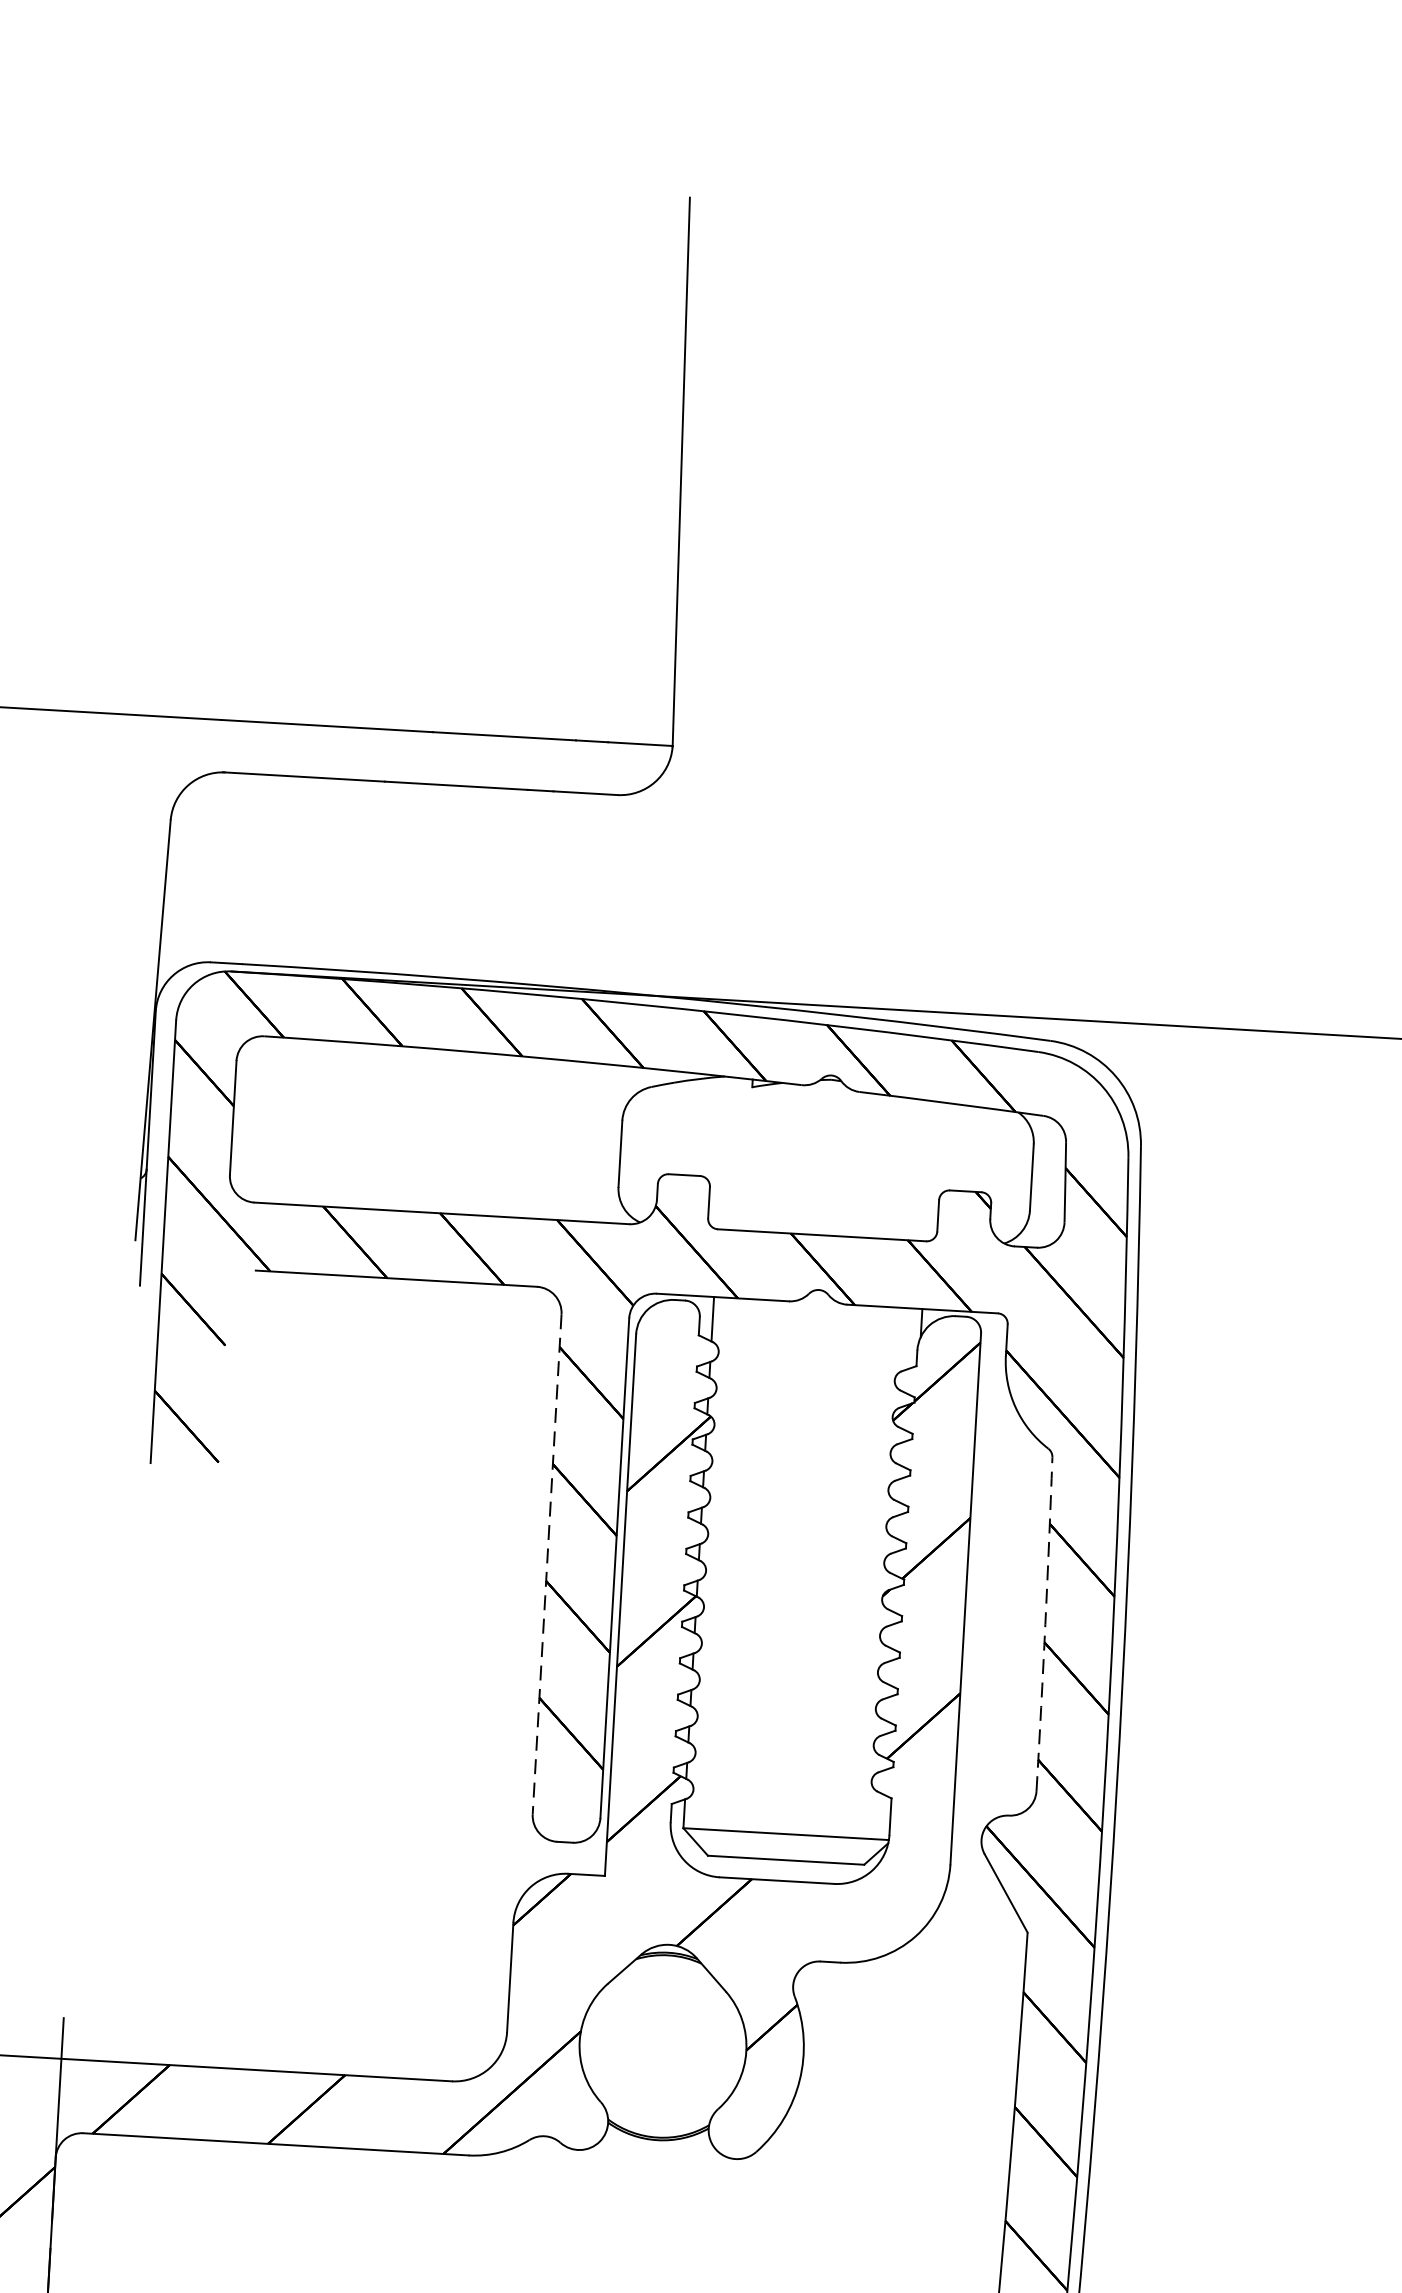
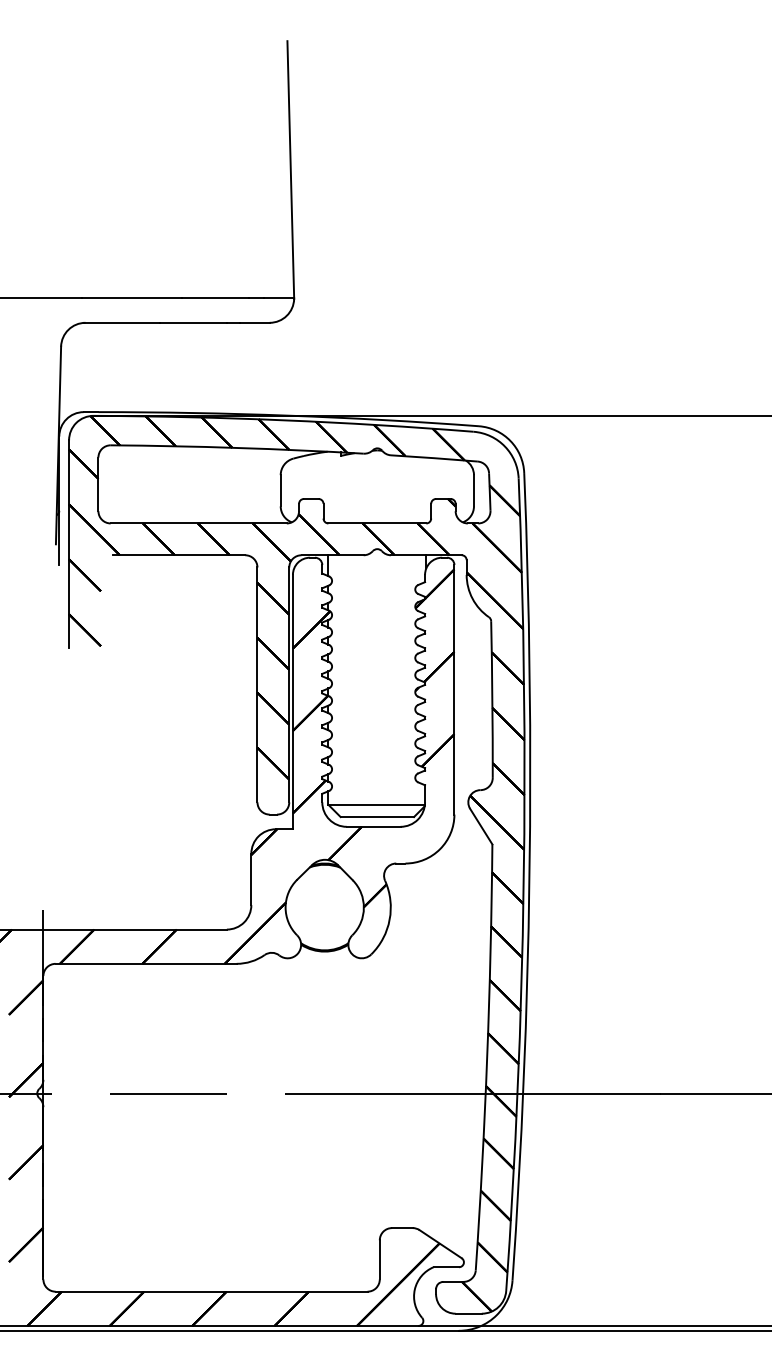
line: (547, 1565) -> (257, 685), dashed -> solid
arc: (1045, 1624) -> (492, 699), dashed -> solid

